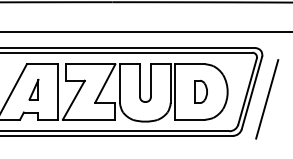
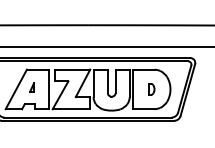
part: (33, 89) -> (31, 87), size x0.6
part: (201, 92) -> (151, 89), size x0.7
line: (266, 99) -> (198, 94), removed

